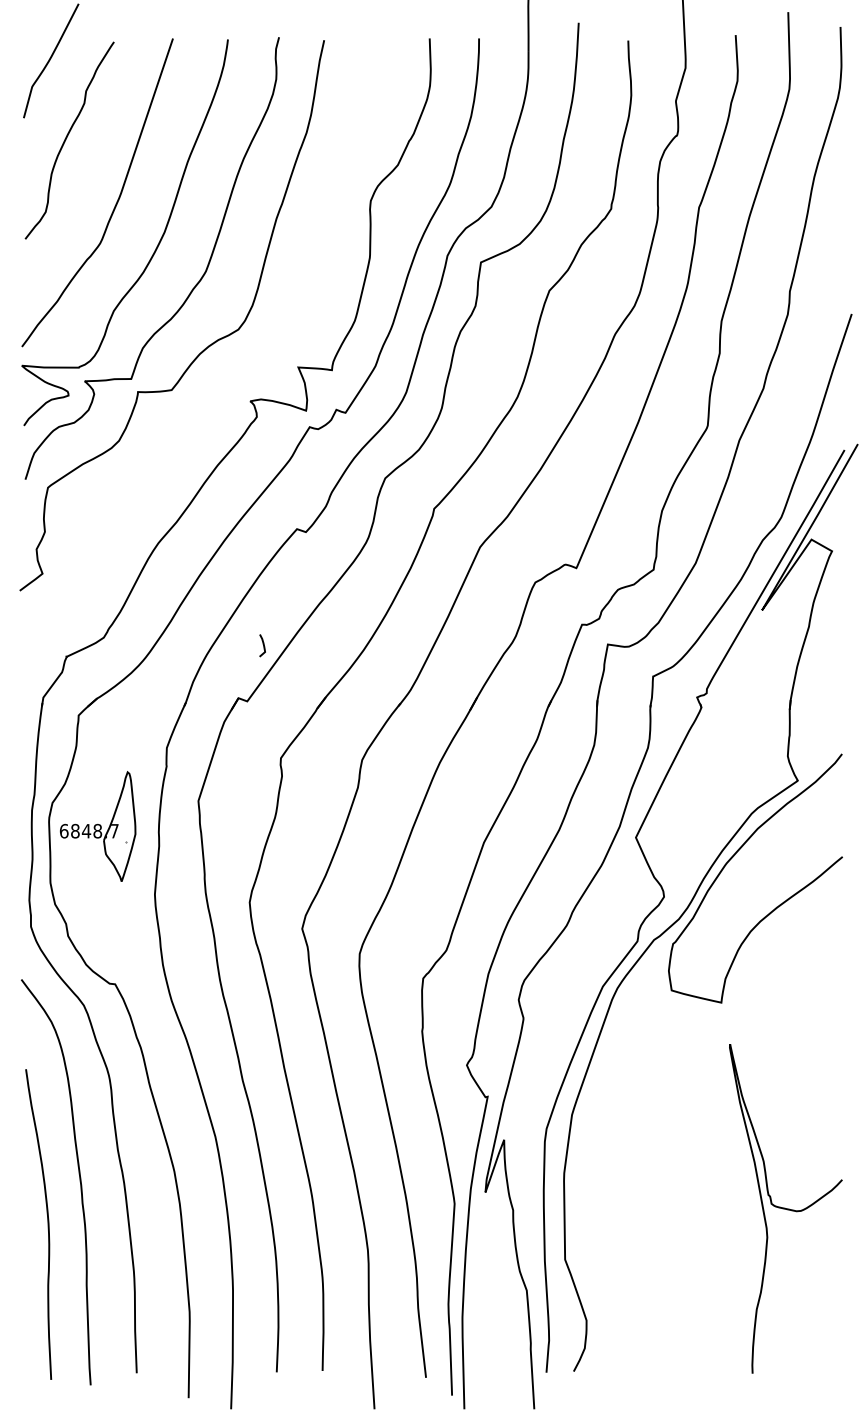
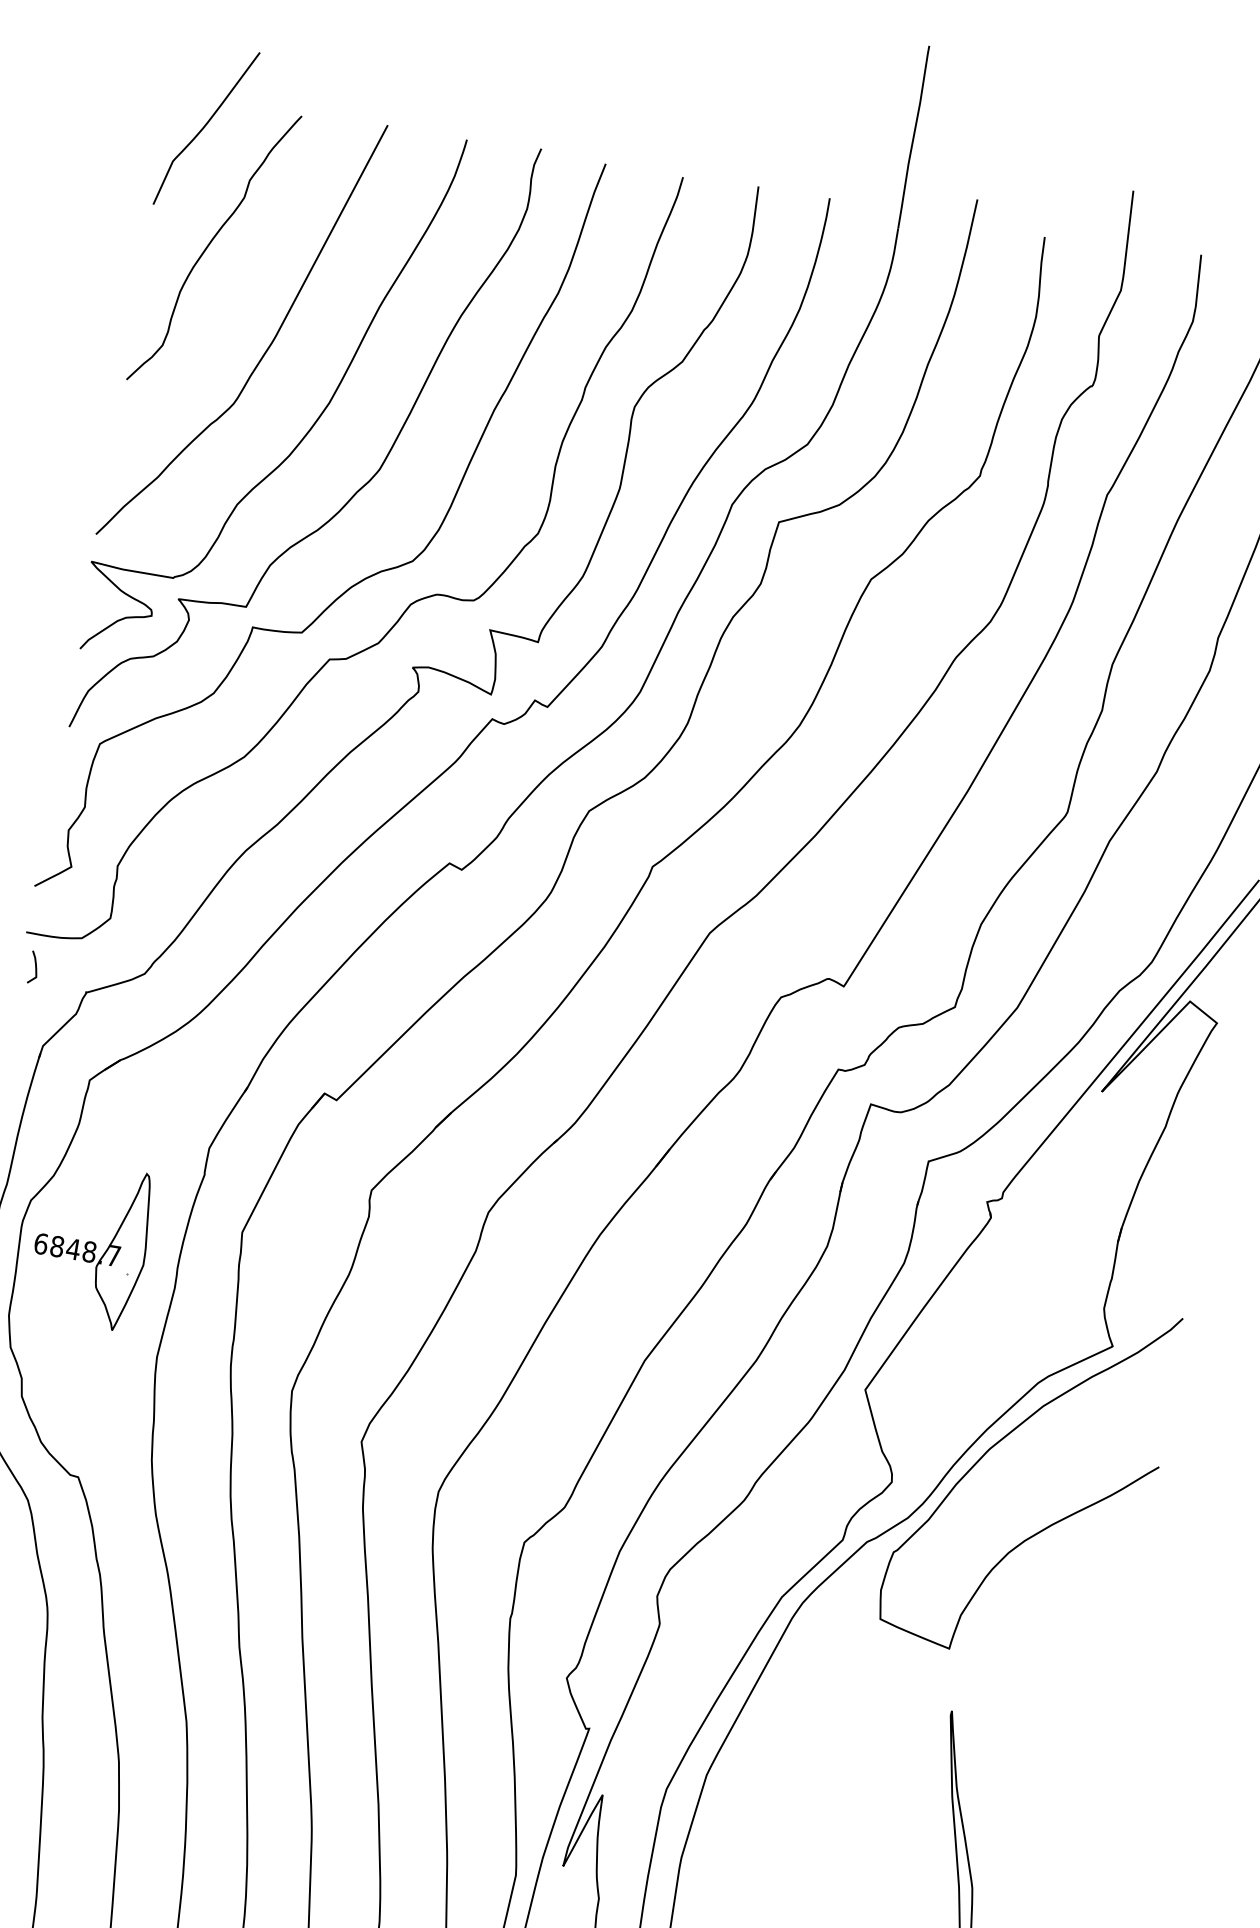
curve: (240, 359) -> (408, 604), added
curve: (262, 644) -> (34, 965), moved

